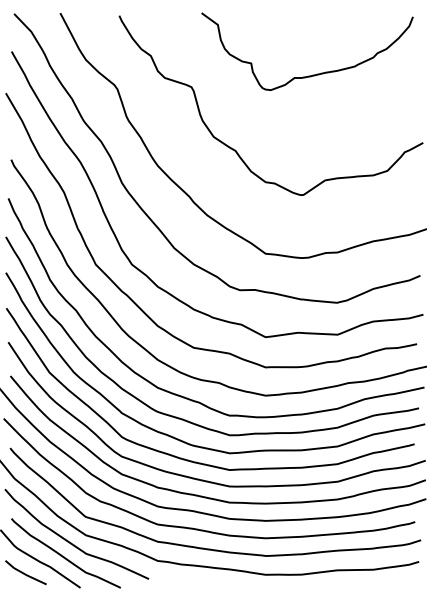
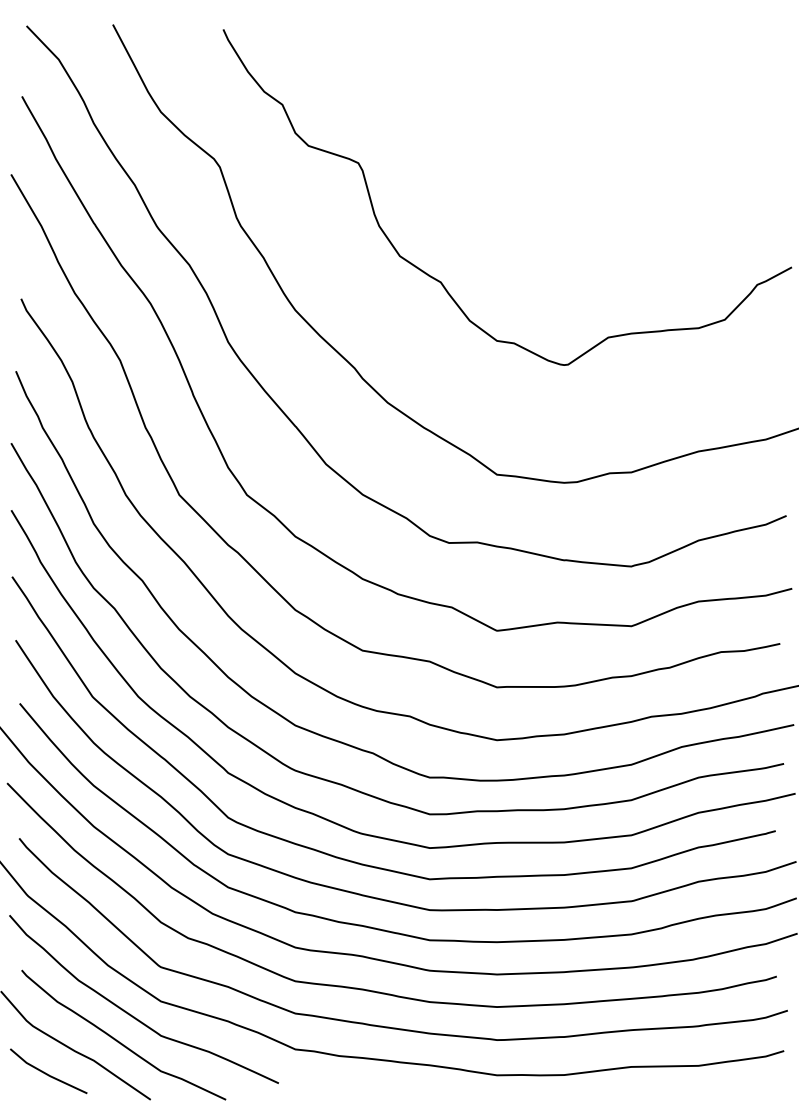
curve: (312, 74) -> (584, 139), removed

